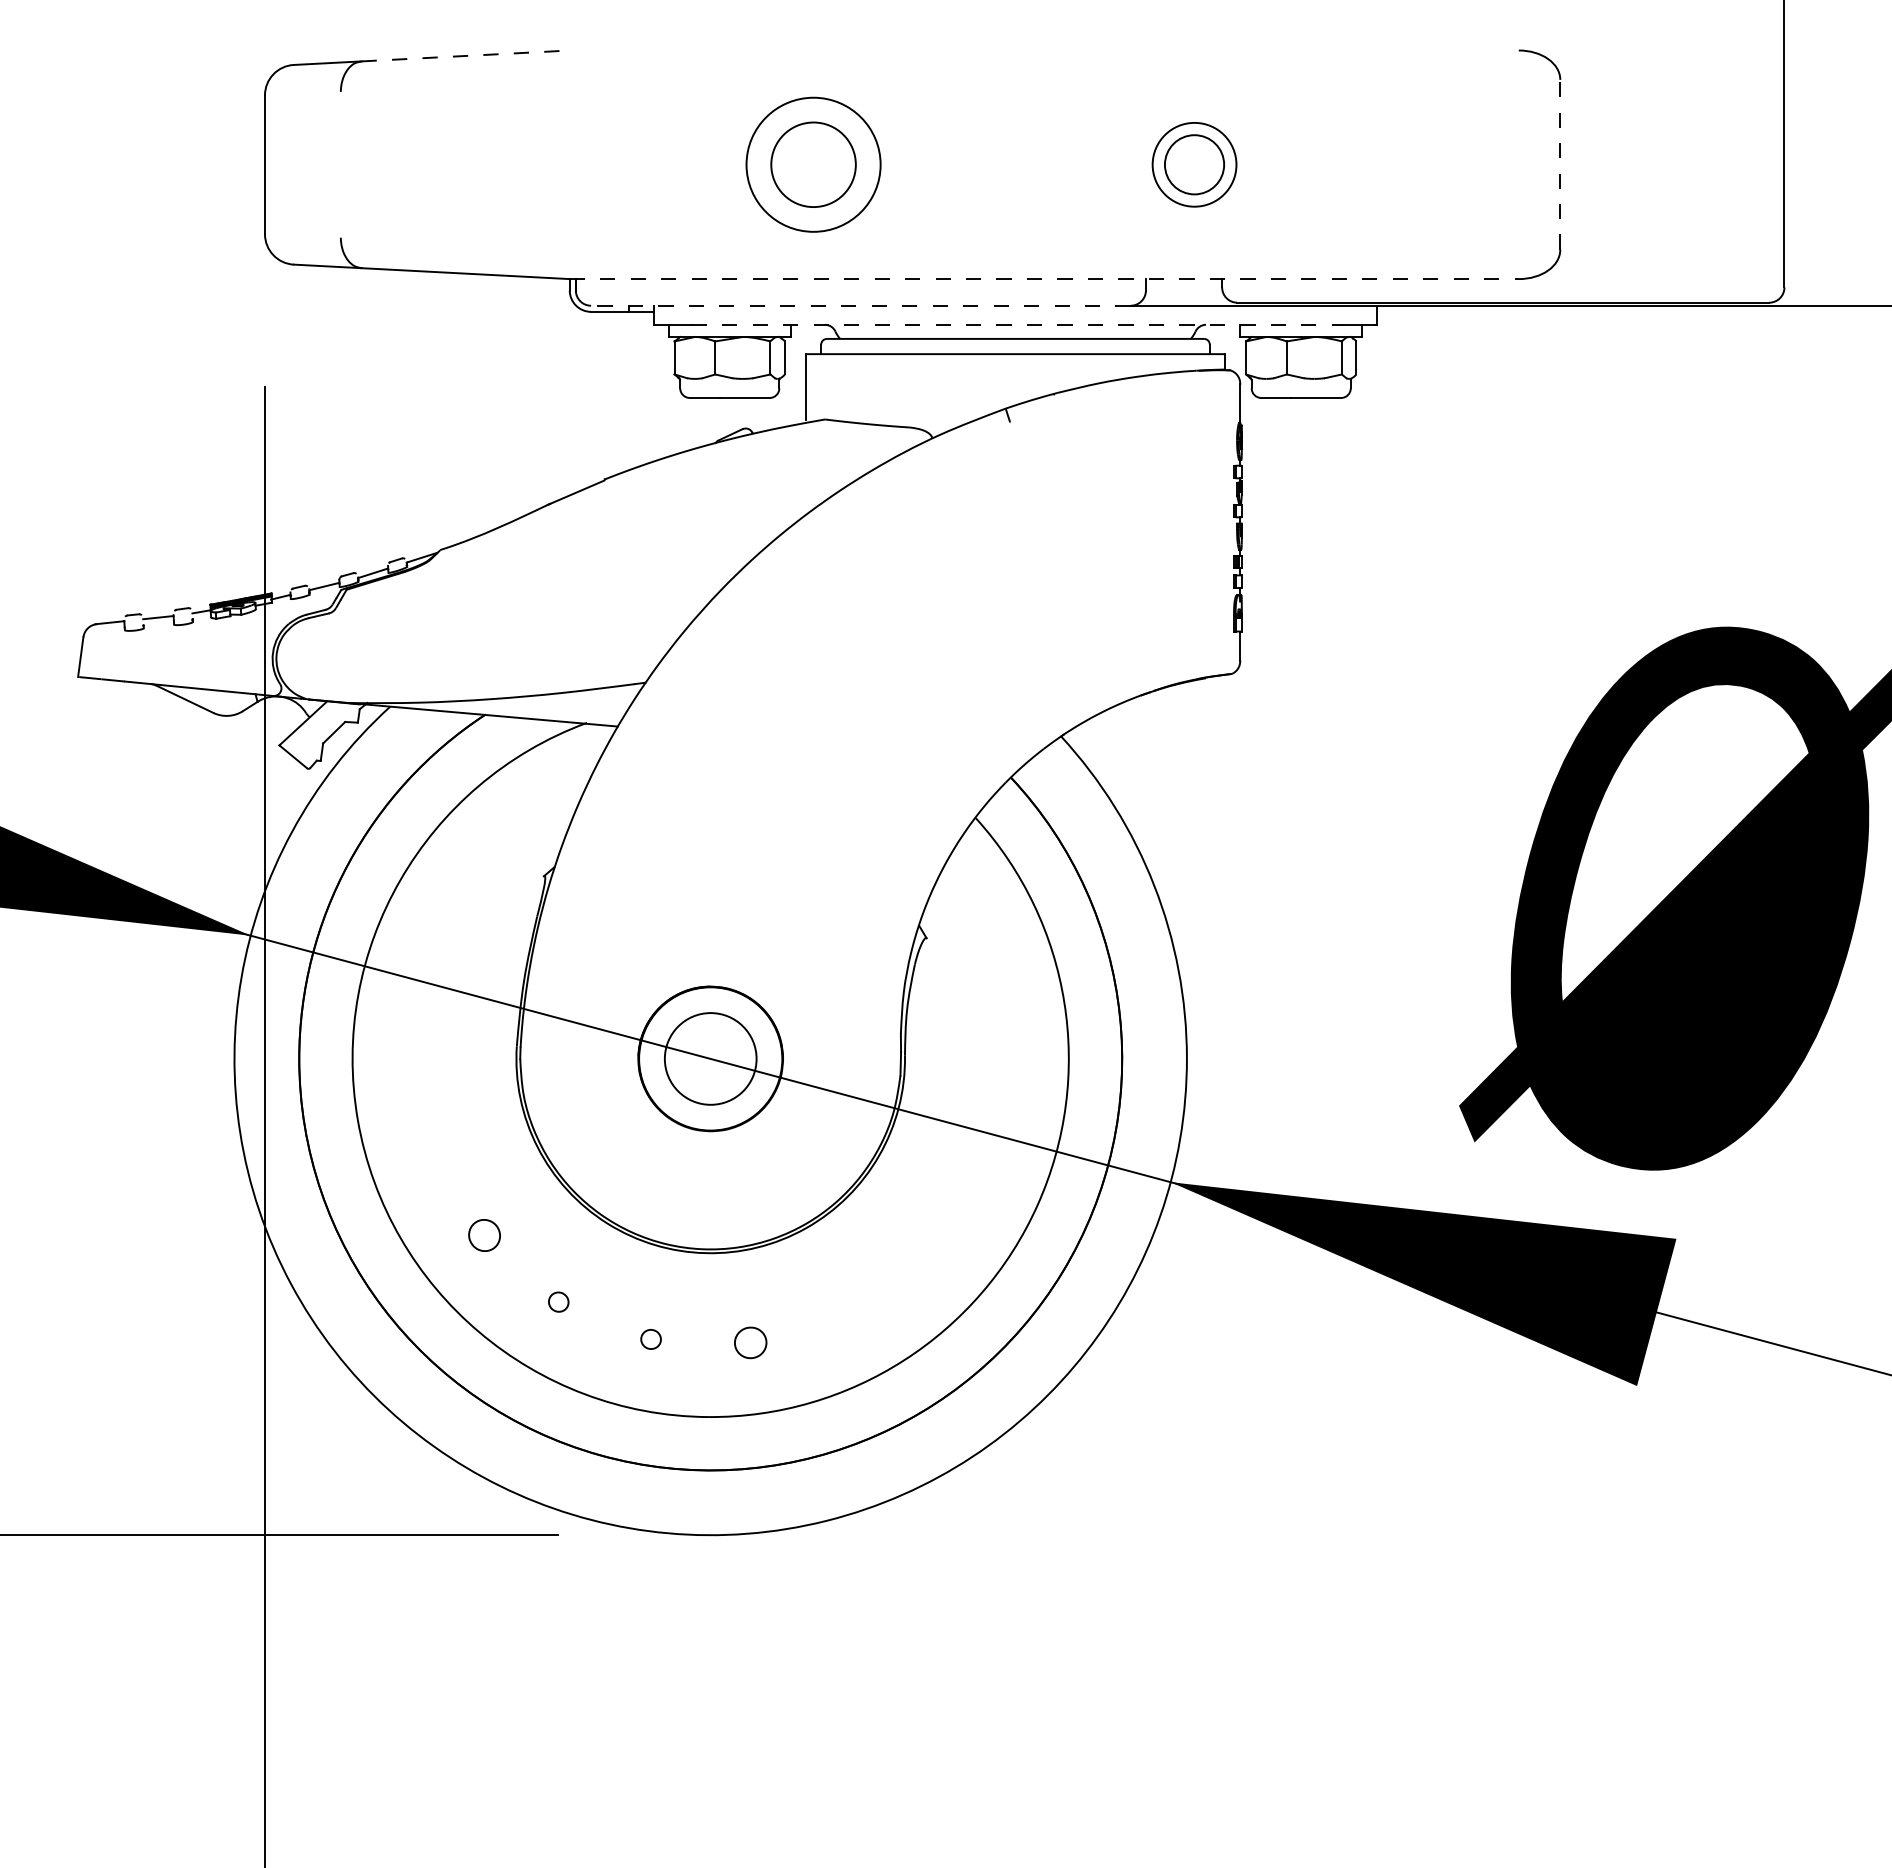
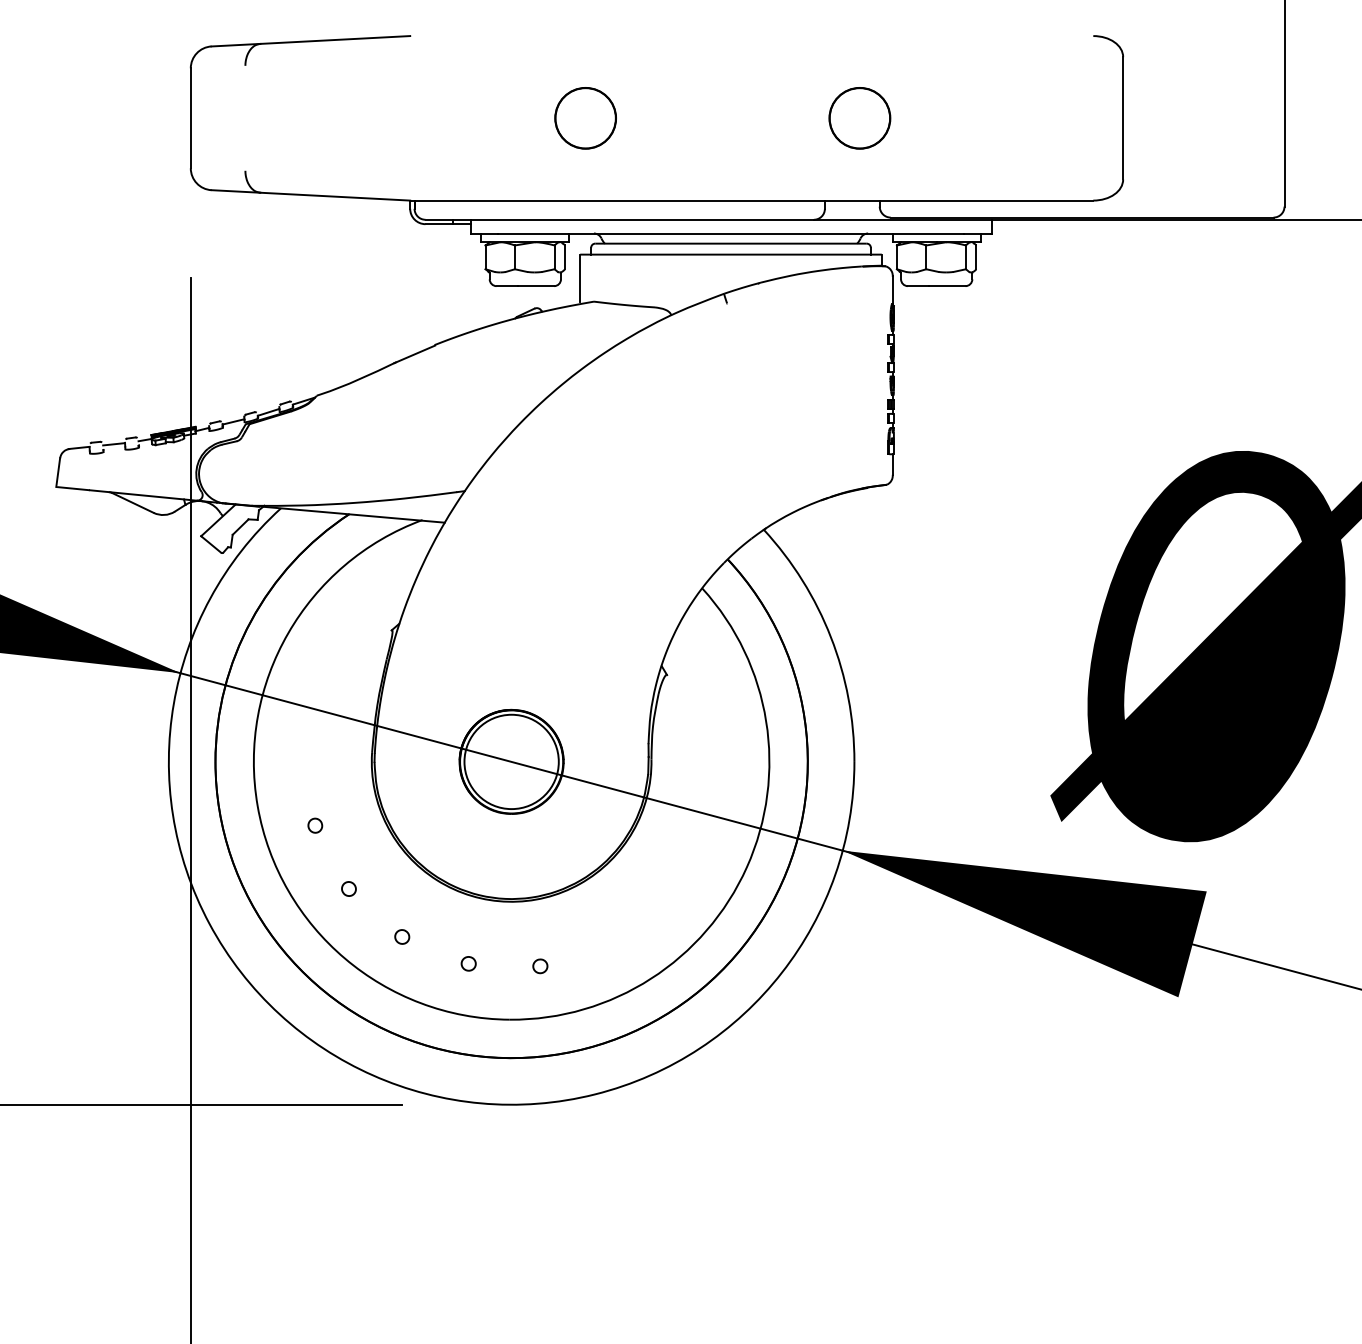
line: (466, 55) -> (335, 39), dashed -> solid
circle: (813, 164) -> (585, 118), size x0.62
circle: (1194, 164) -> (859, 118), size x1.43
line: (1560, 164) -> (1123, 118), dashed -> solid
line: (1044, 279) -> (751, 200), dashed -> solid
line: (860, 305) -> (619, 219), dashed -> solid
line: (1015, 324) -> (731, 233), dashed -> solid
circle: (710, 1058) -> (511, 761), size x1.43
part: (437, 1147) -> (314, 825), added
part: (484, 1235) -> (348, 889), size x0.62
part: (750, 1342) -> (540, 966), size x0.62

